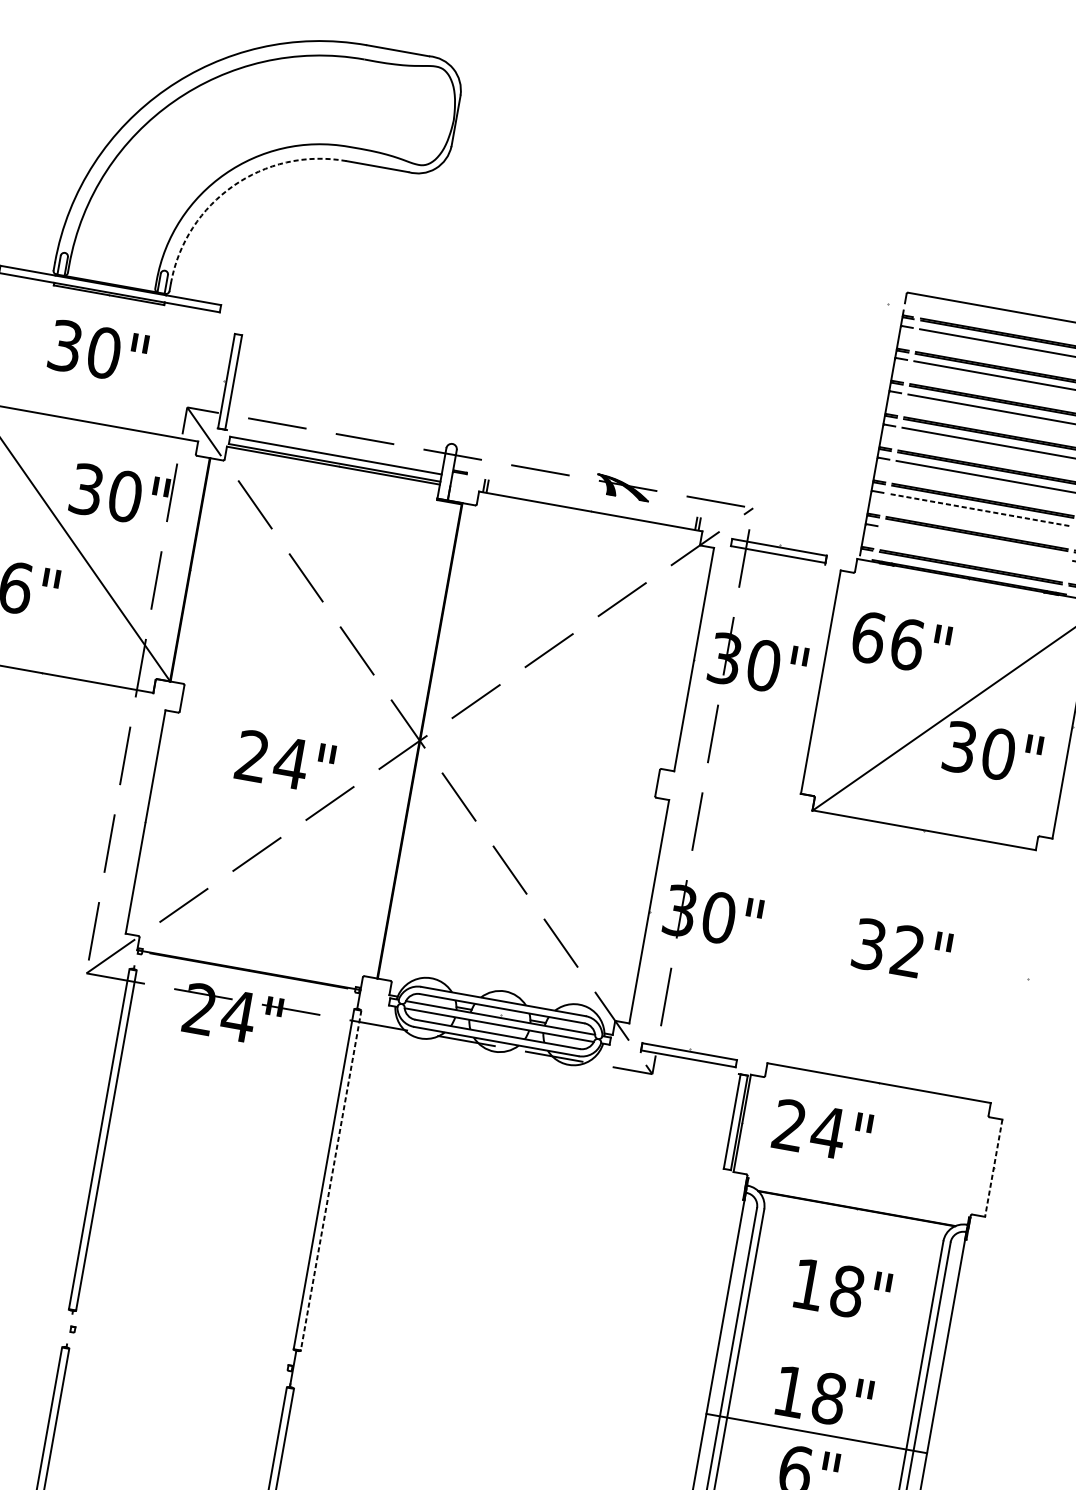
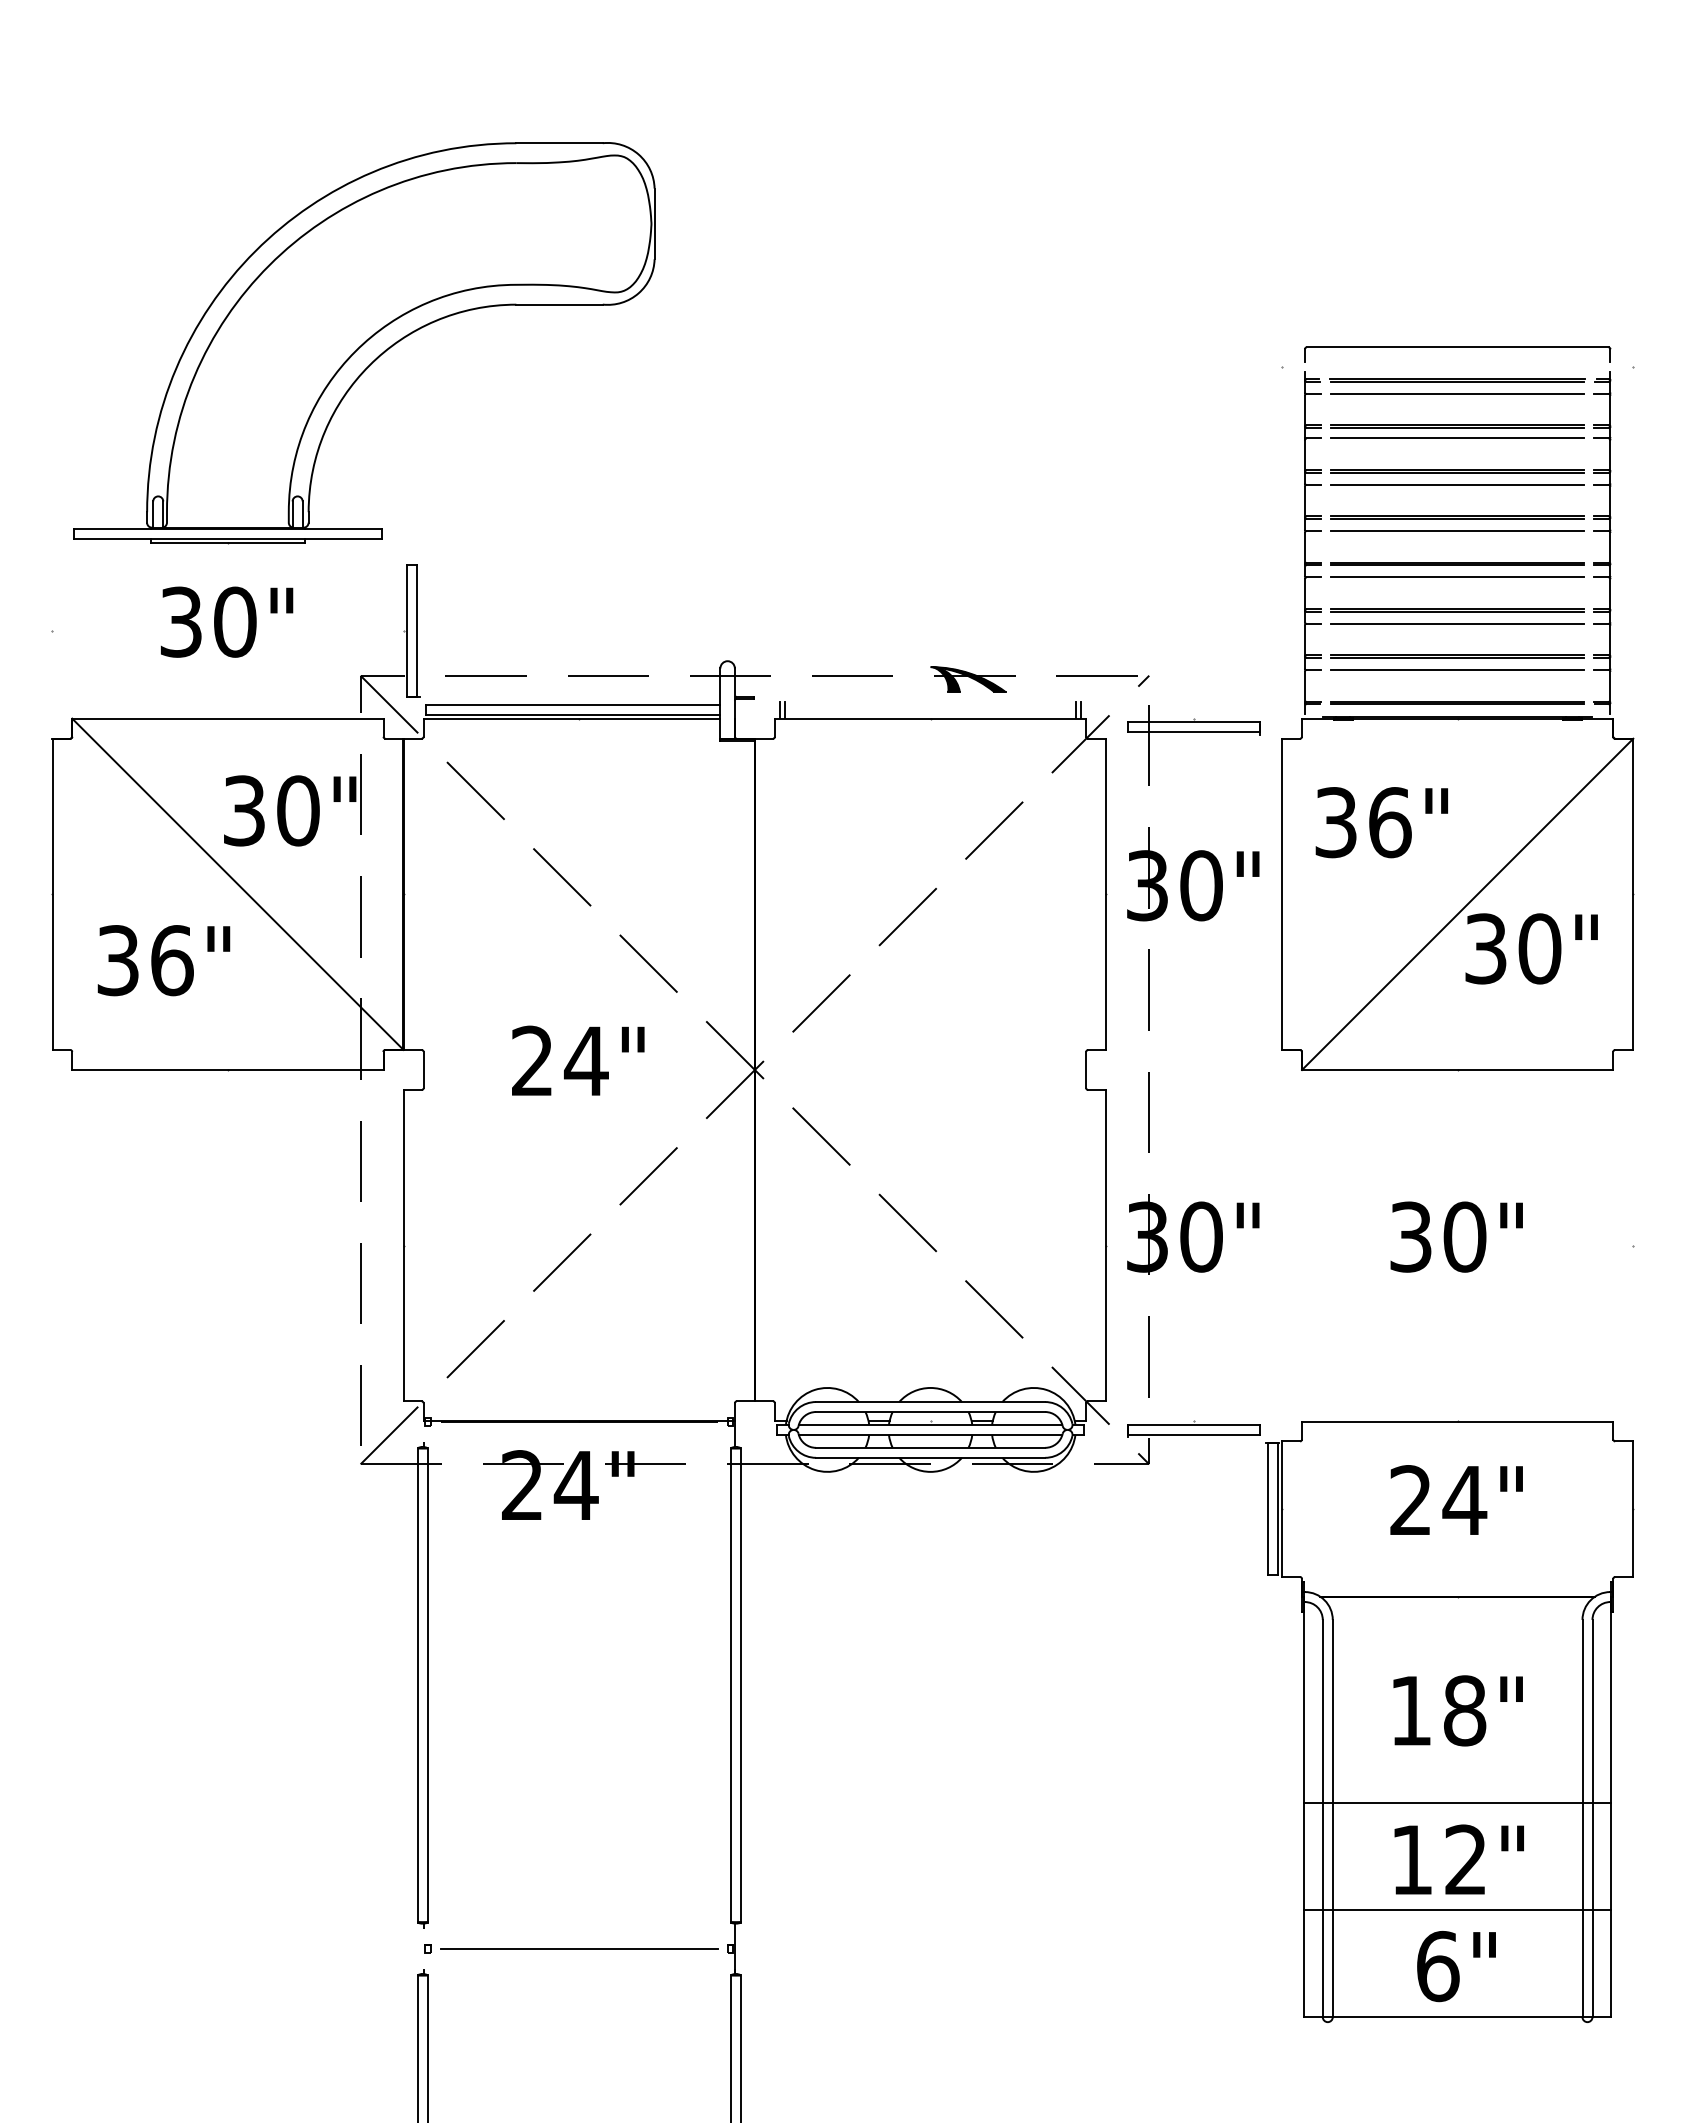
arc: (233, 185) -> (369, 365), dashed -> solid
line: (981, 510) -> (1458, 623), dashed -> solid
line: (975, 543) -> (1457, 669), added
text: (868, 637) -> (1336, 822), 66" -> 36"
text: (285, 761) -> (578, 1060), moved
text: (907, 950) -> (1464, 1236), 32" -> 30"
text: (822, 1130) -> (1456, 1499), moved
line: (993, 1168) -> (1632, 1509), dashed -> solid
line: (330, 1180) -> (740, 1685), dashed -> solid
line: (180, 1348) -> (578, 1948), added
line: (830, 1356) -> (1457, 1803), added
text: (829, 1398) -> (1466, 1859), 18" -> 12"

